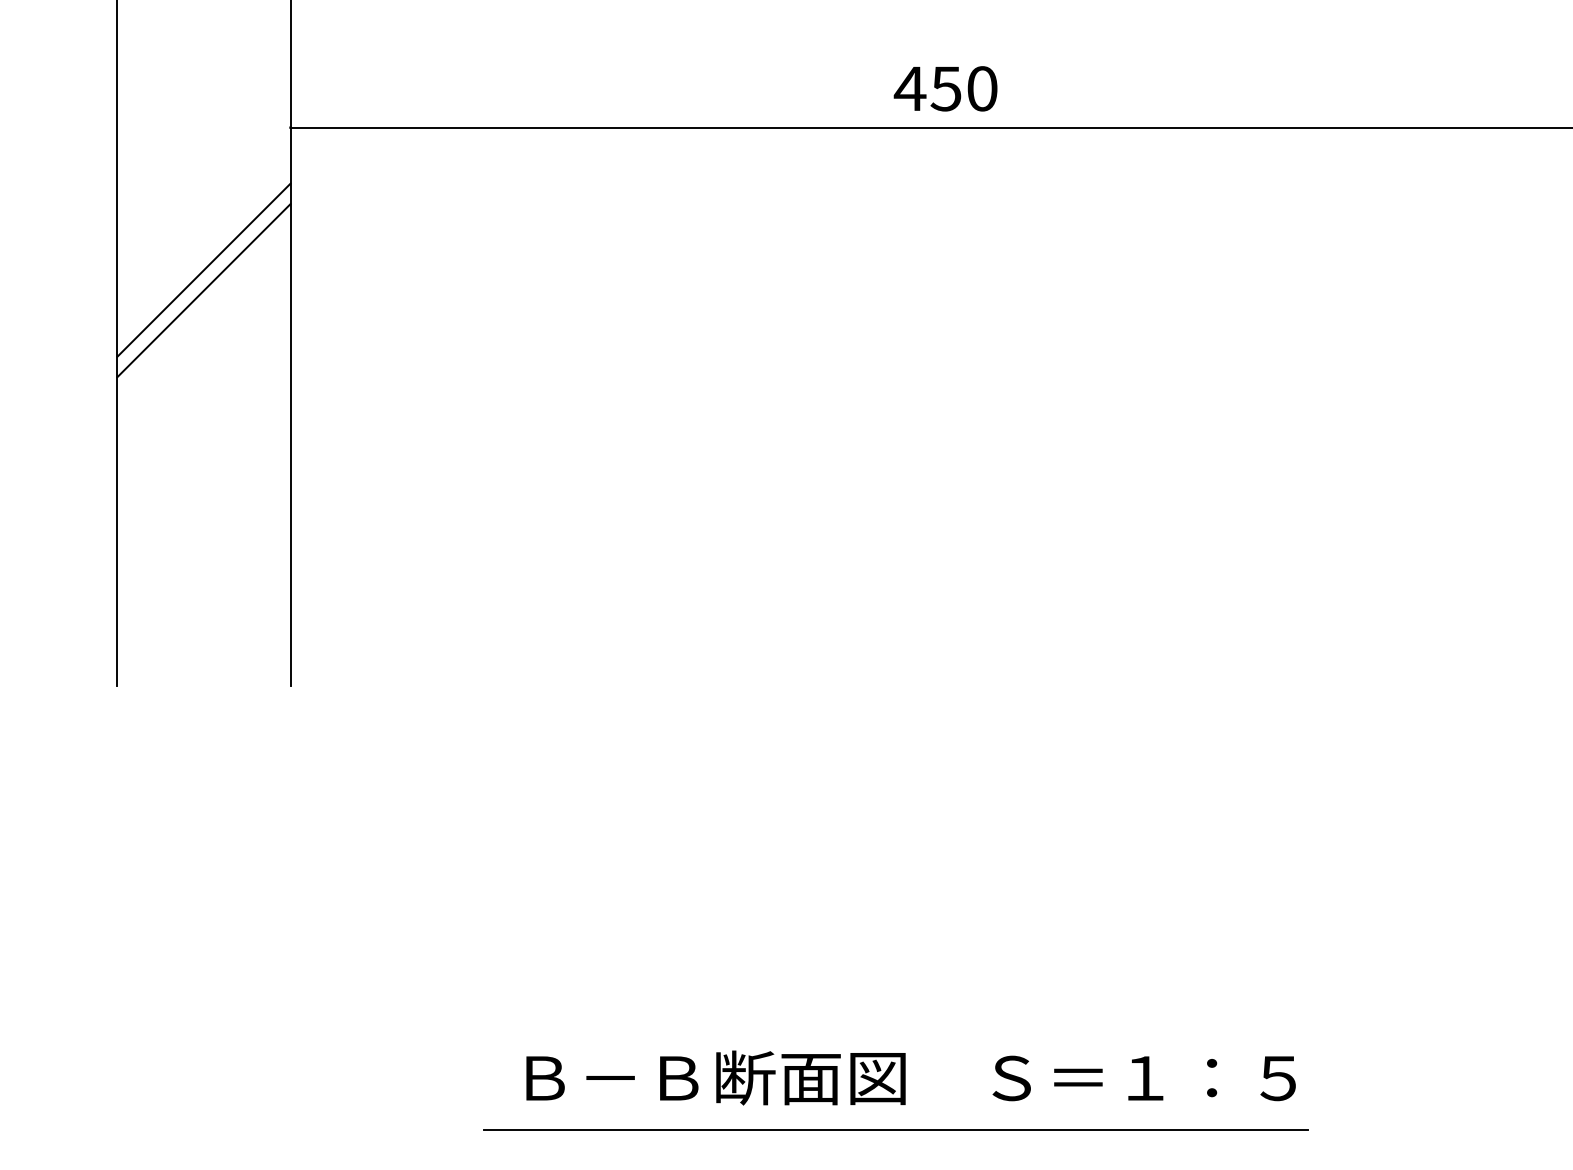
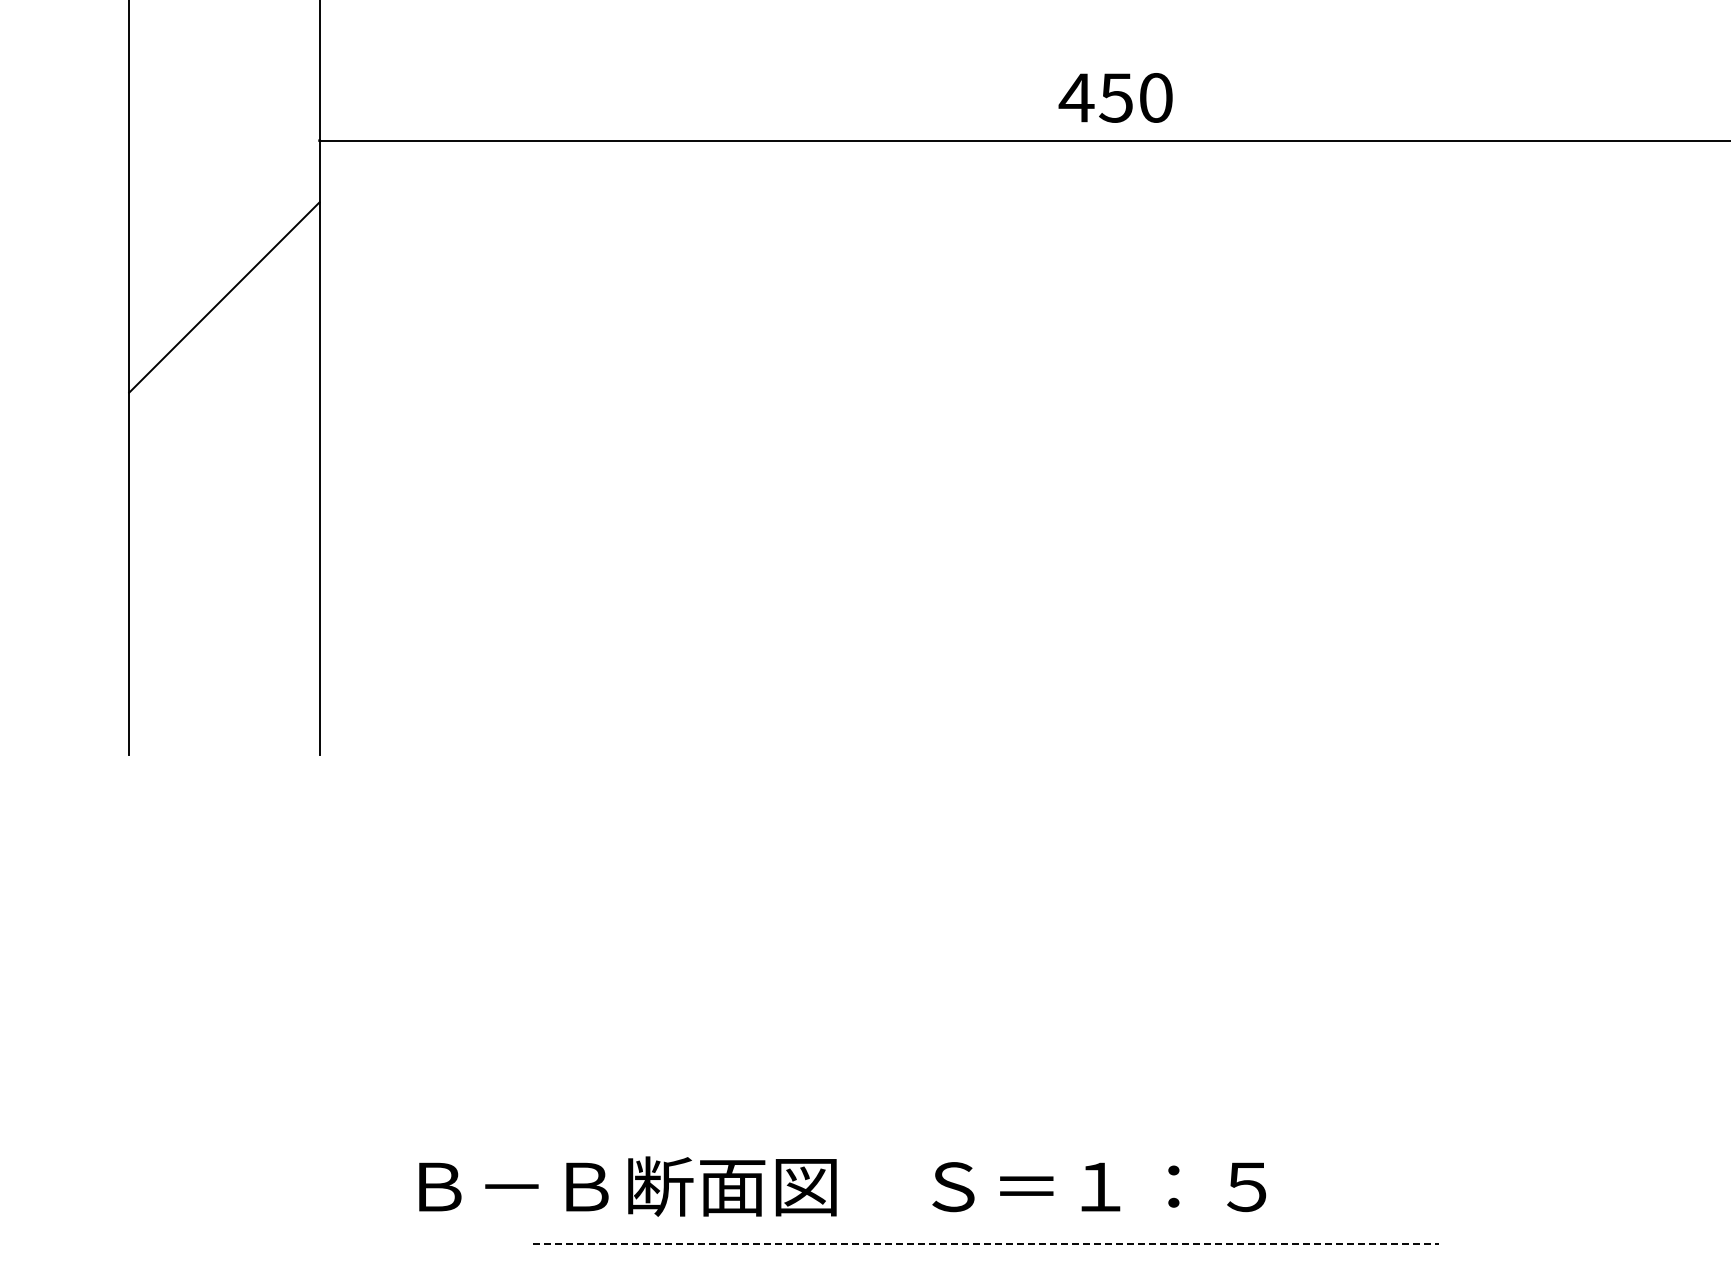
text: (945, 88) -> (1115, 97), moved
line: (204, 290) -> (224, 319), removed
text: (910, 1077) -> (842, 1186), moved
line: (896, 1130) -> (986, 1244), solid -> dashed

